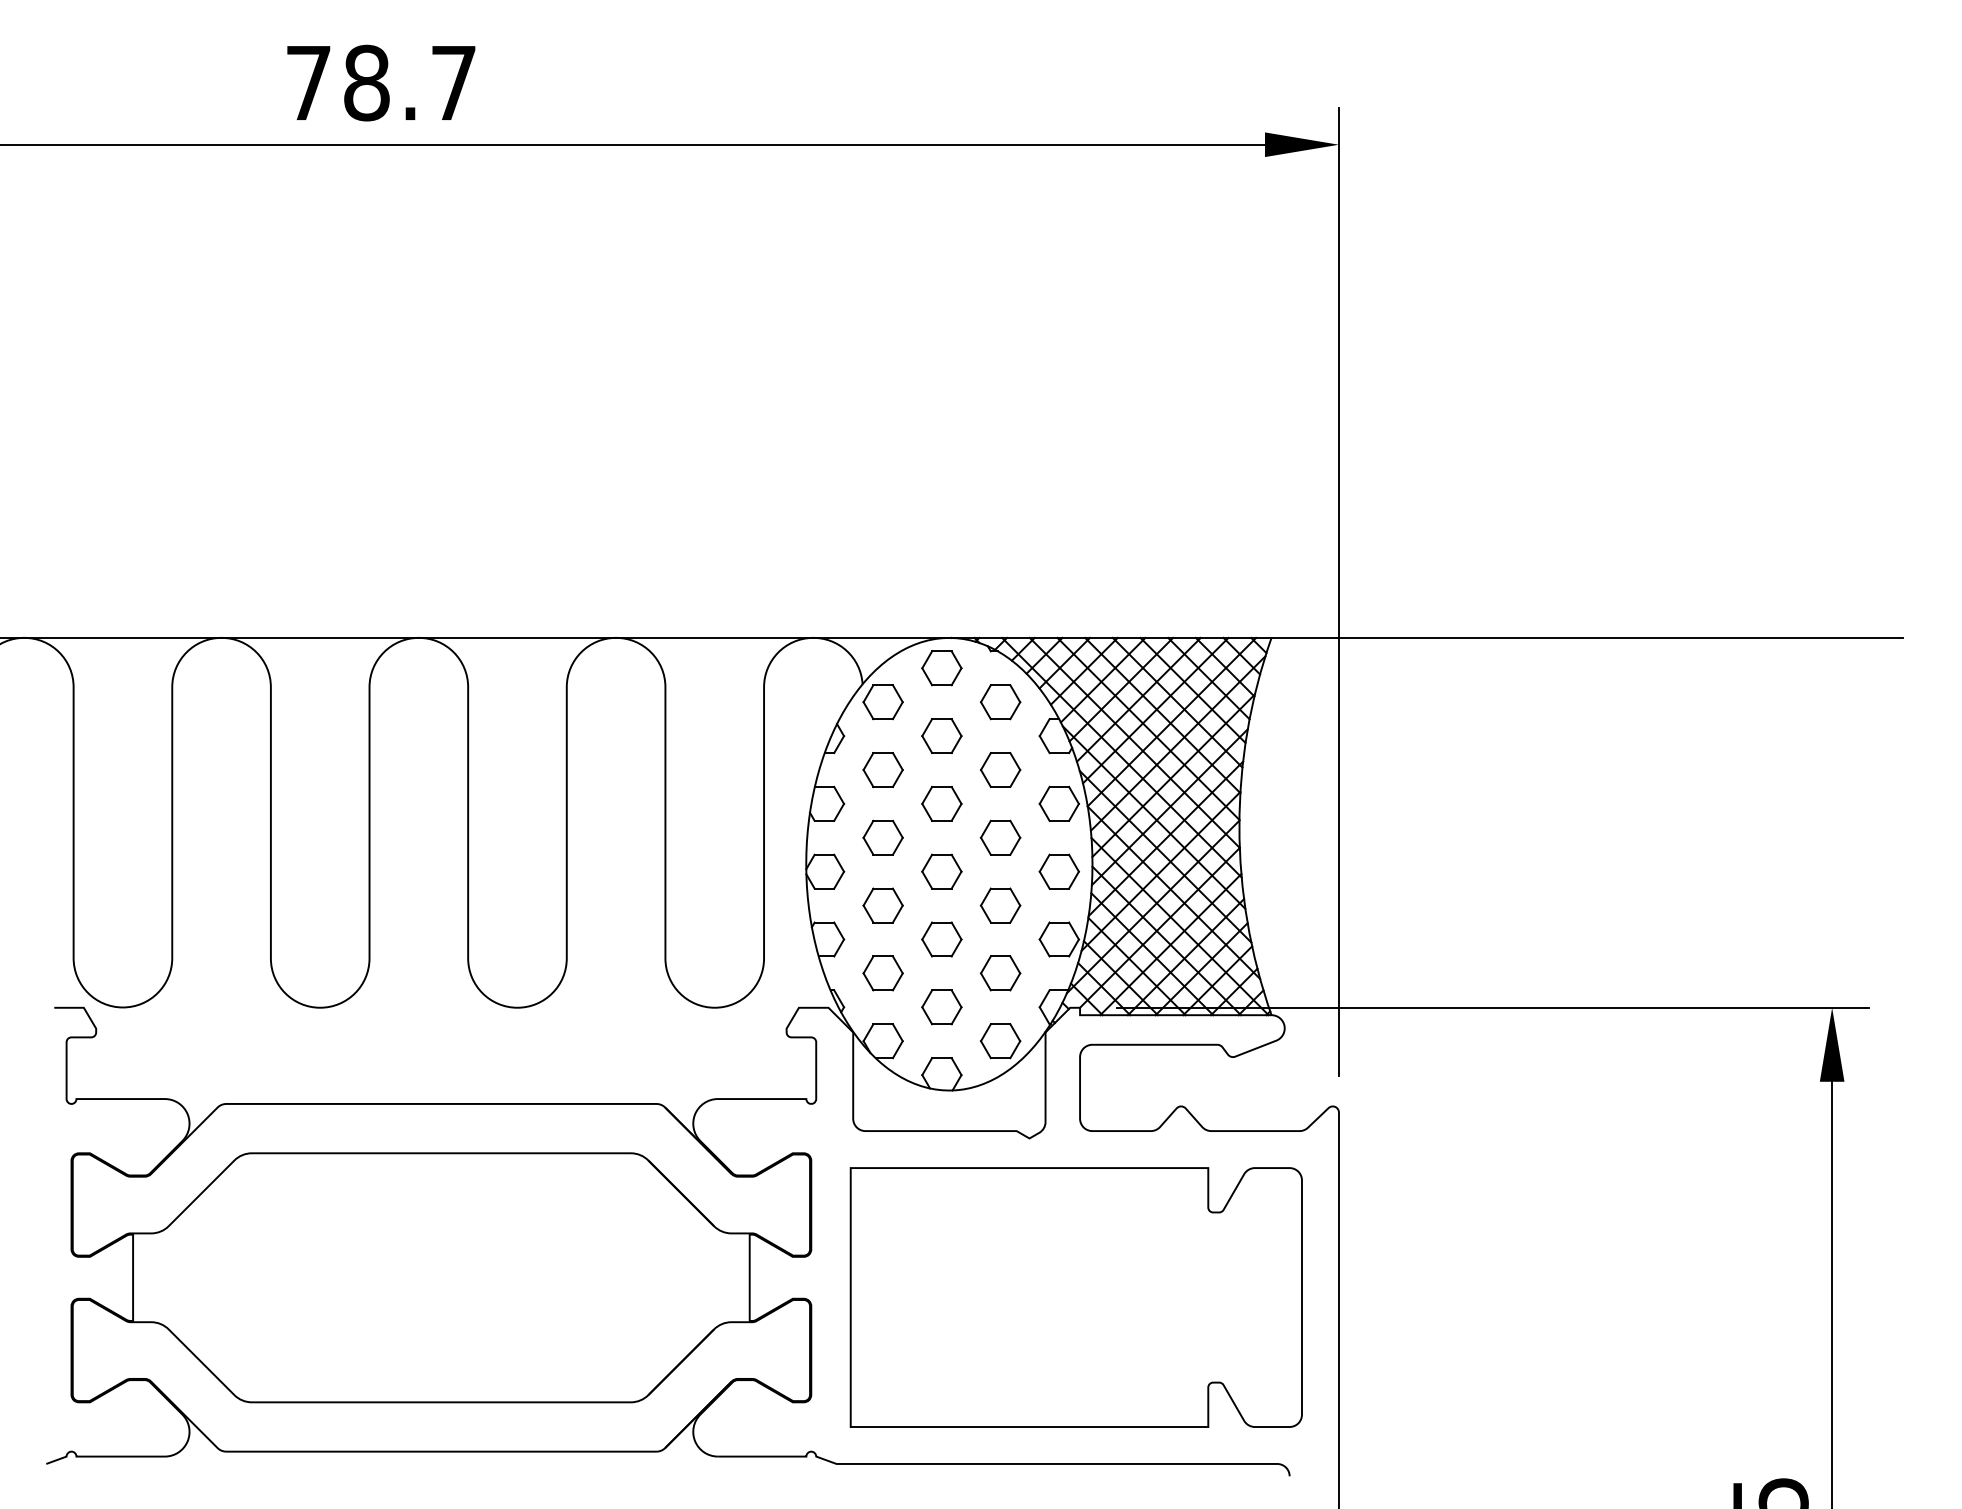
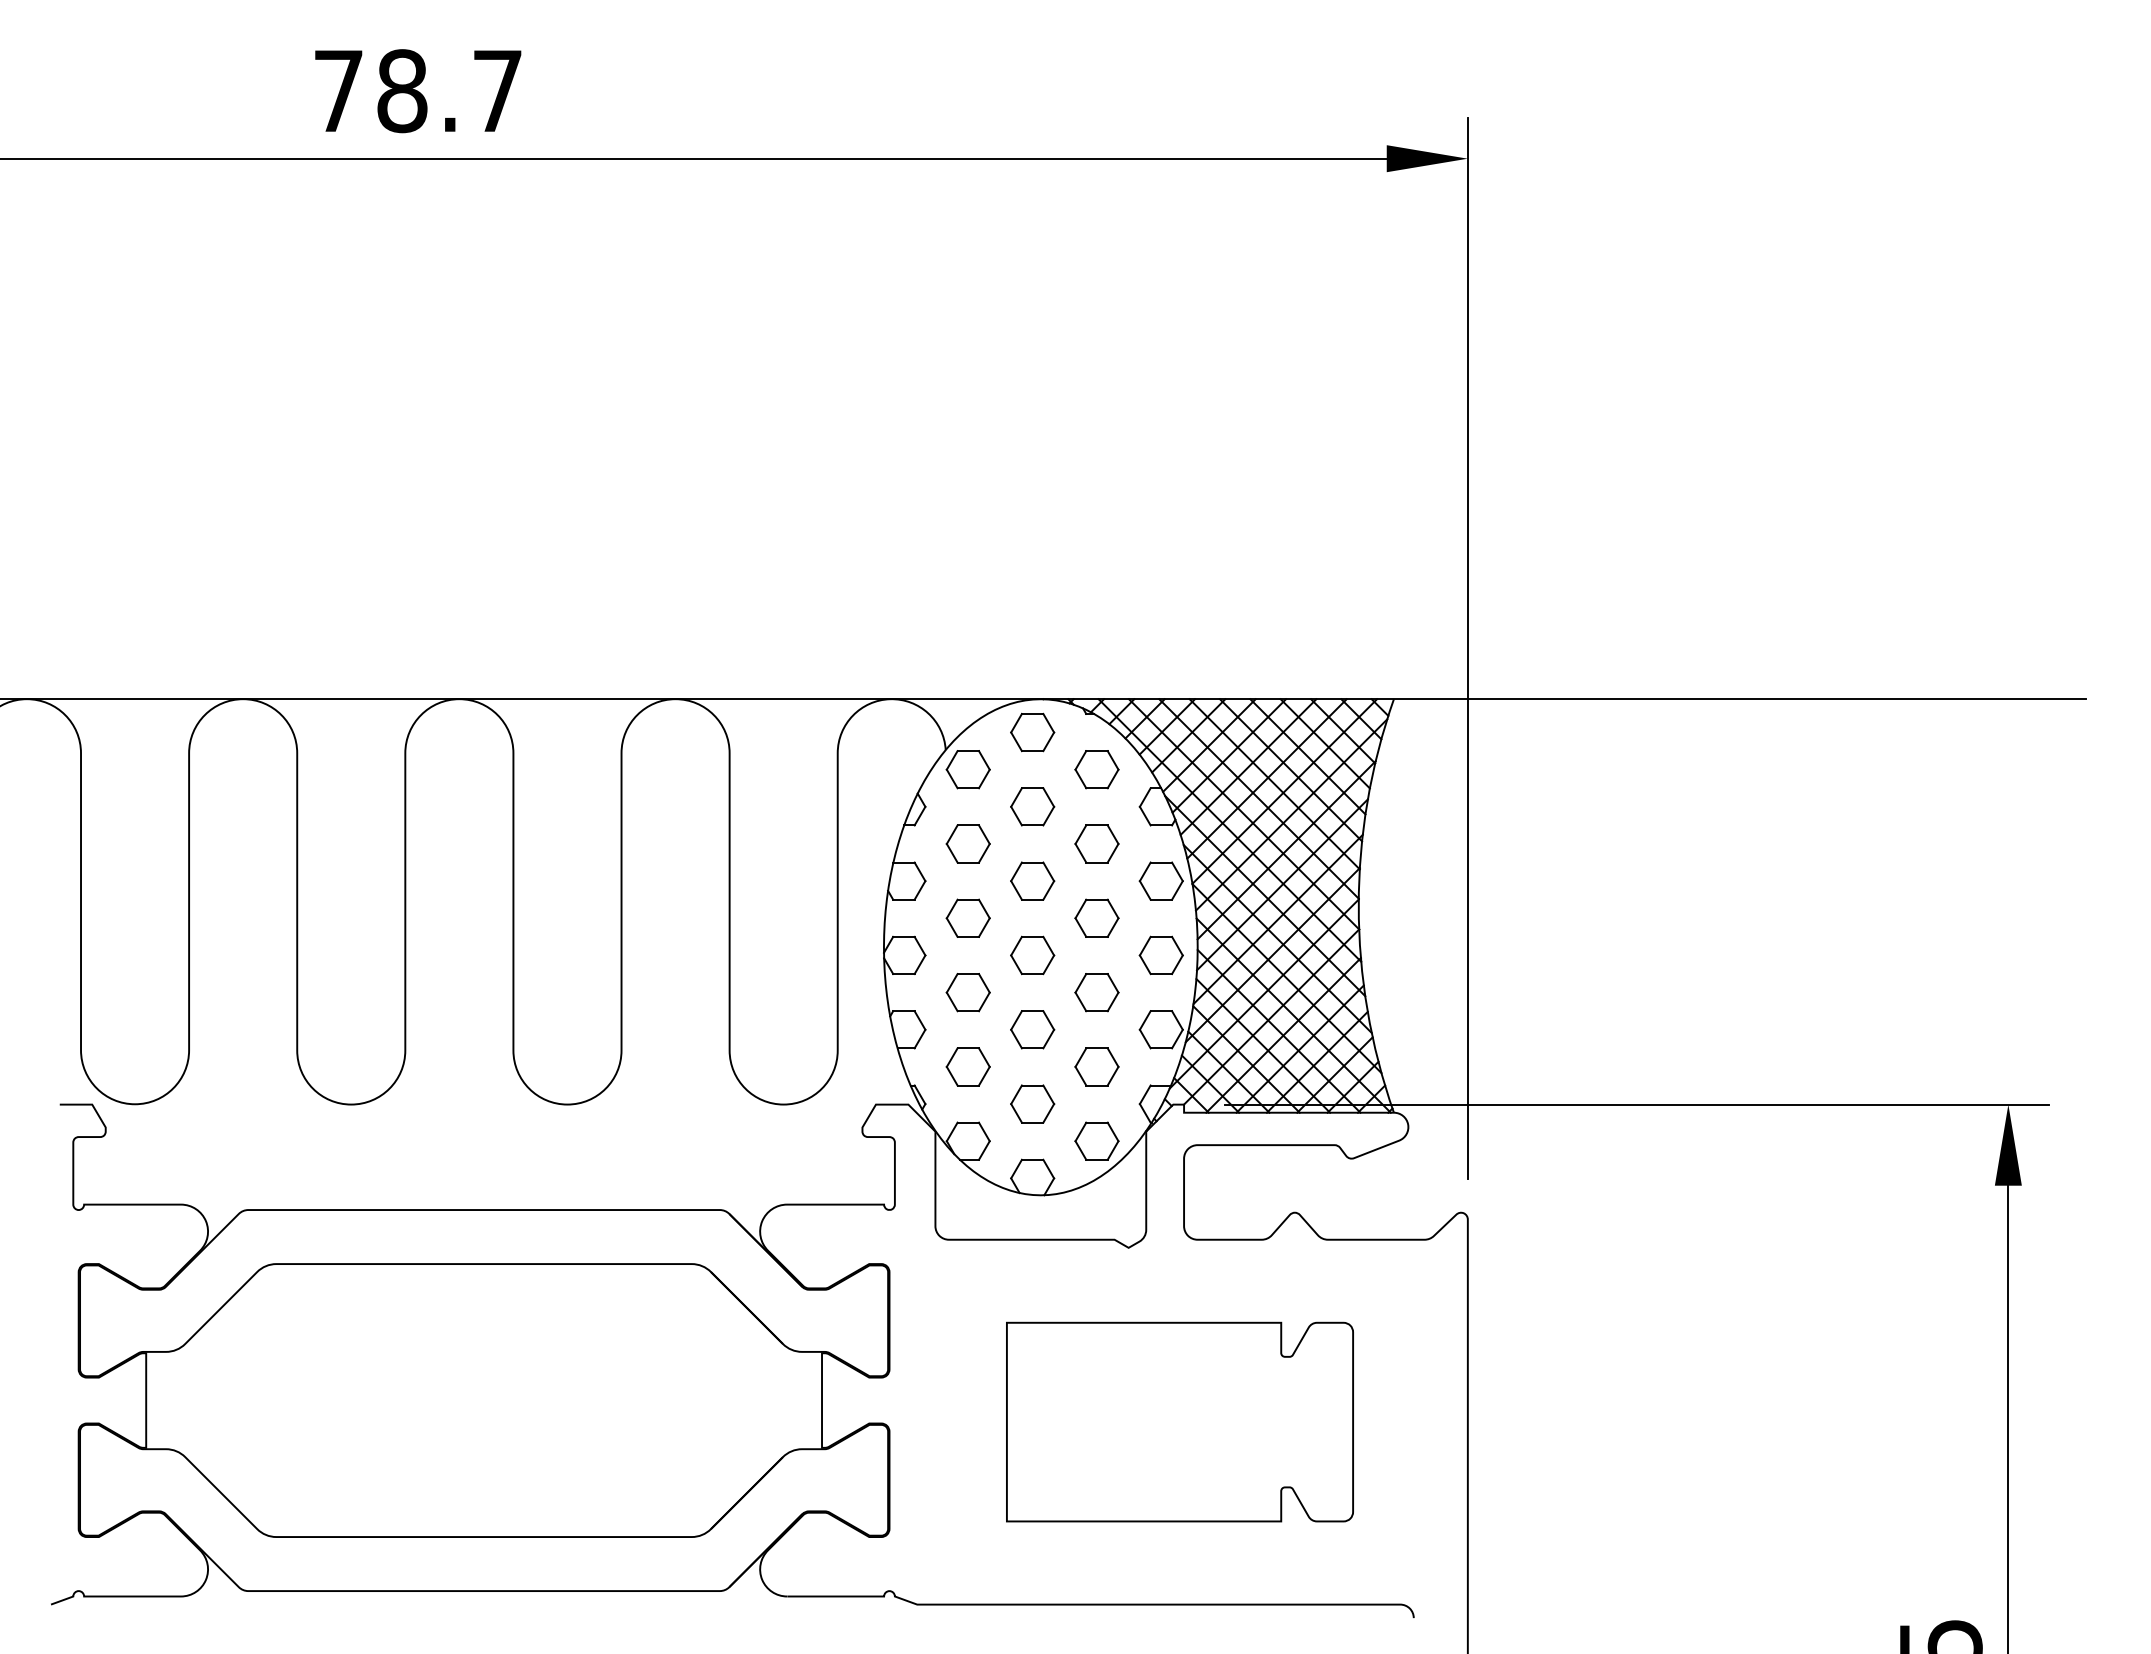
part: (1075, 1296) -> (1179, 1421), size x0.7

